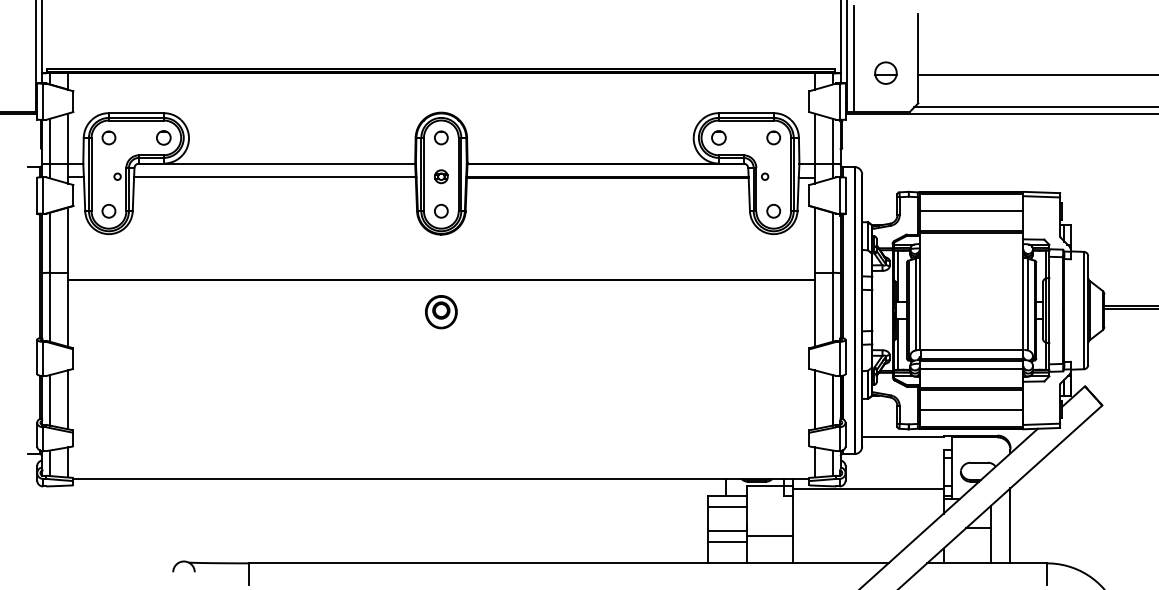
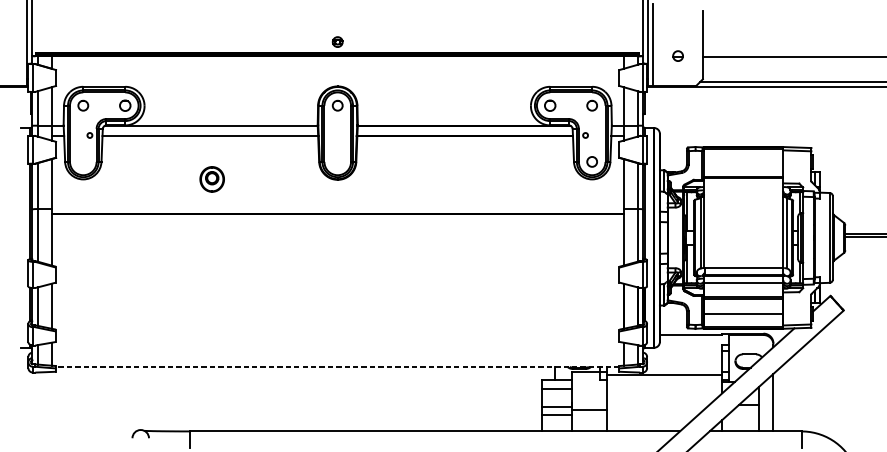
part: (885, 72) -> (677, 55), size x0.6
part: (441, 176) -> (337, 41), moved
circle: (441, 210) -> (337, 161), removed
circle: (108, 211) -> (82, 162), removed
line: (971, 211) -> (743, 162), removed
part: (441, 312) -> (212, 179), moved
line: (441, 479) -> (337, 367), solid -> dashed

